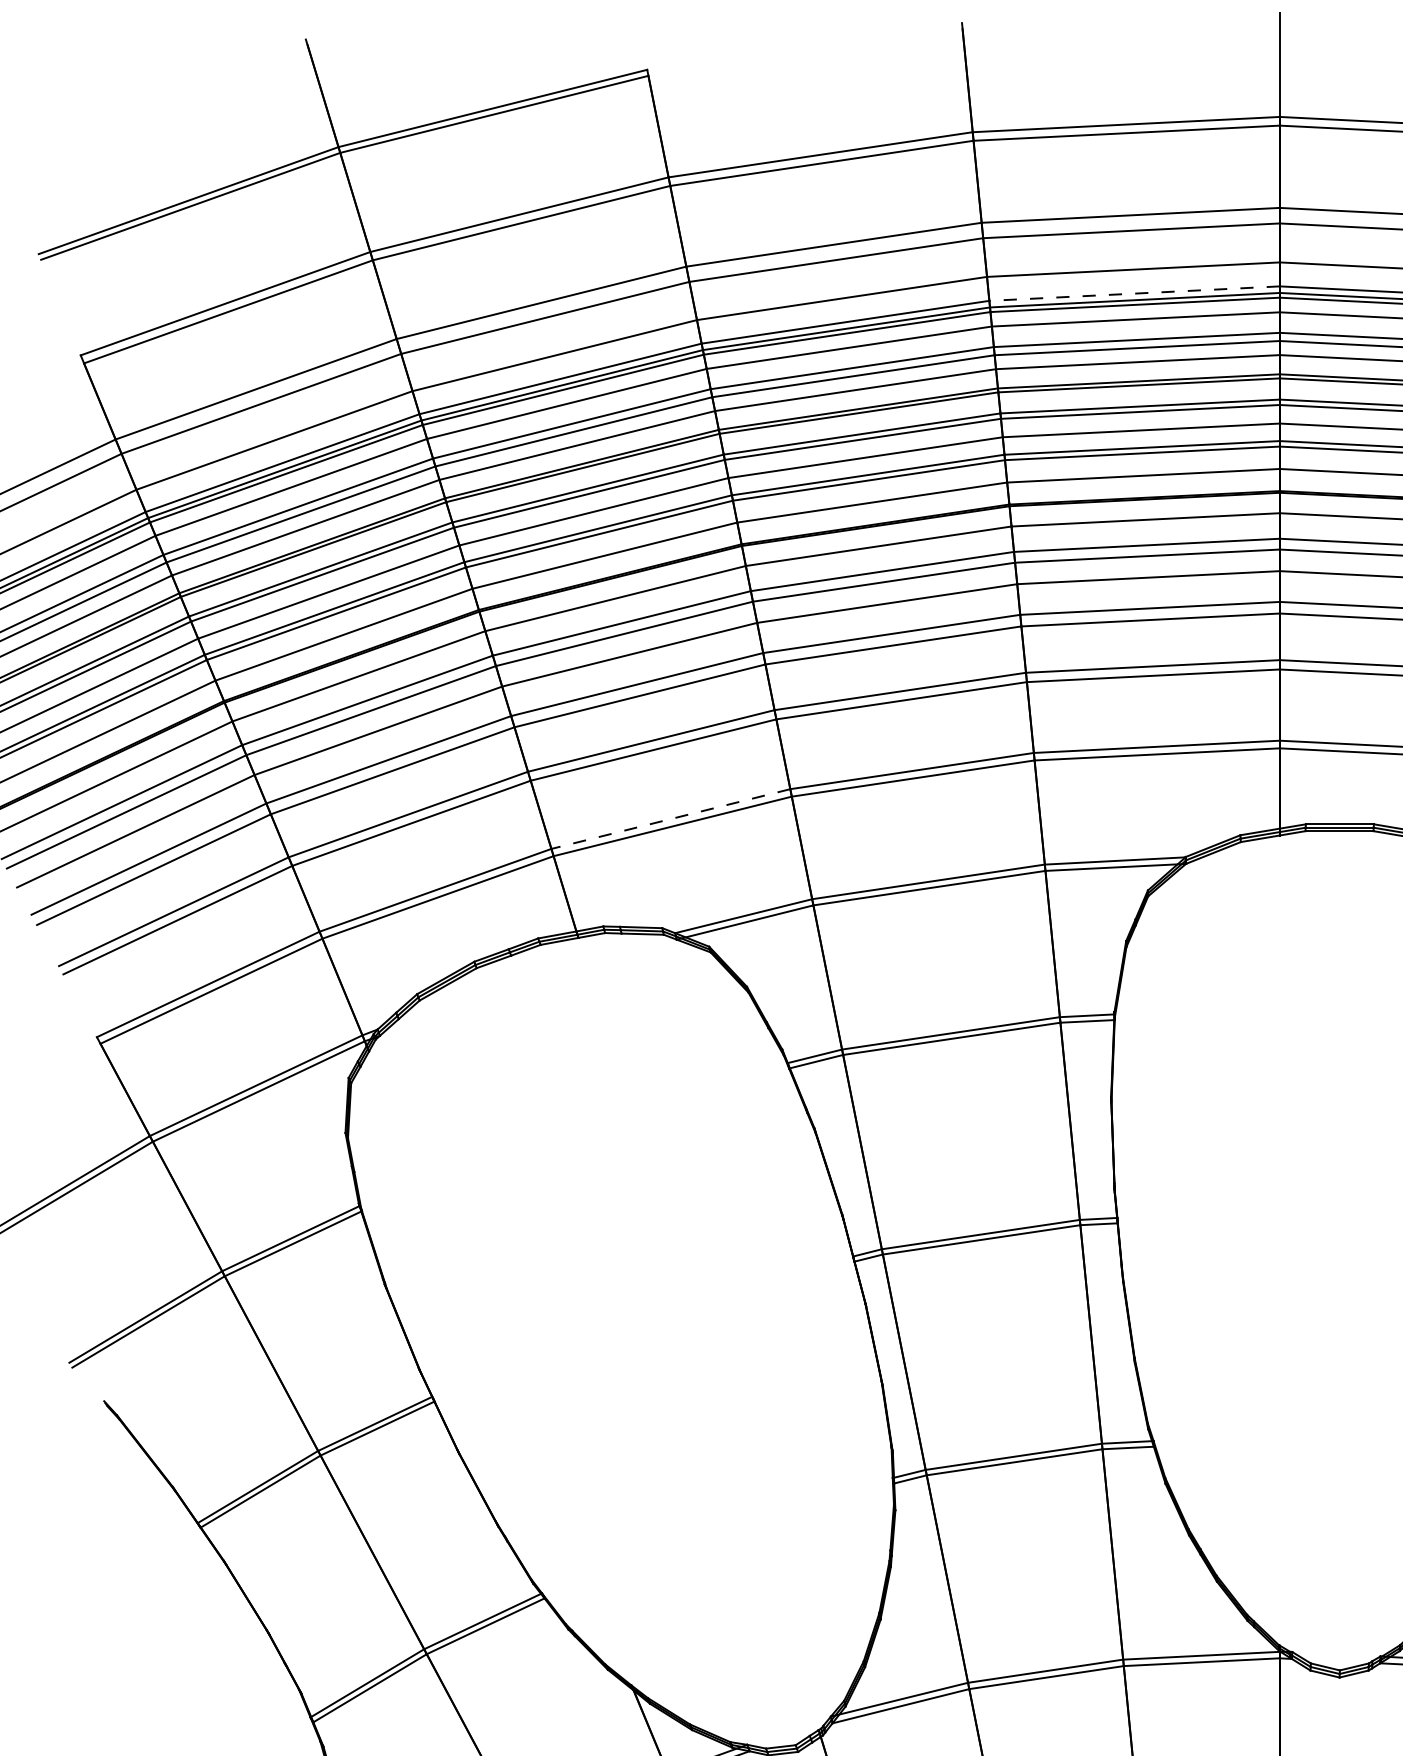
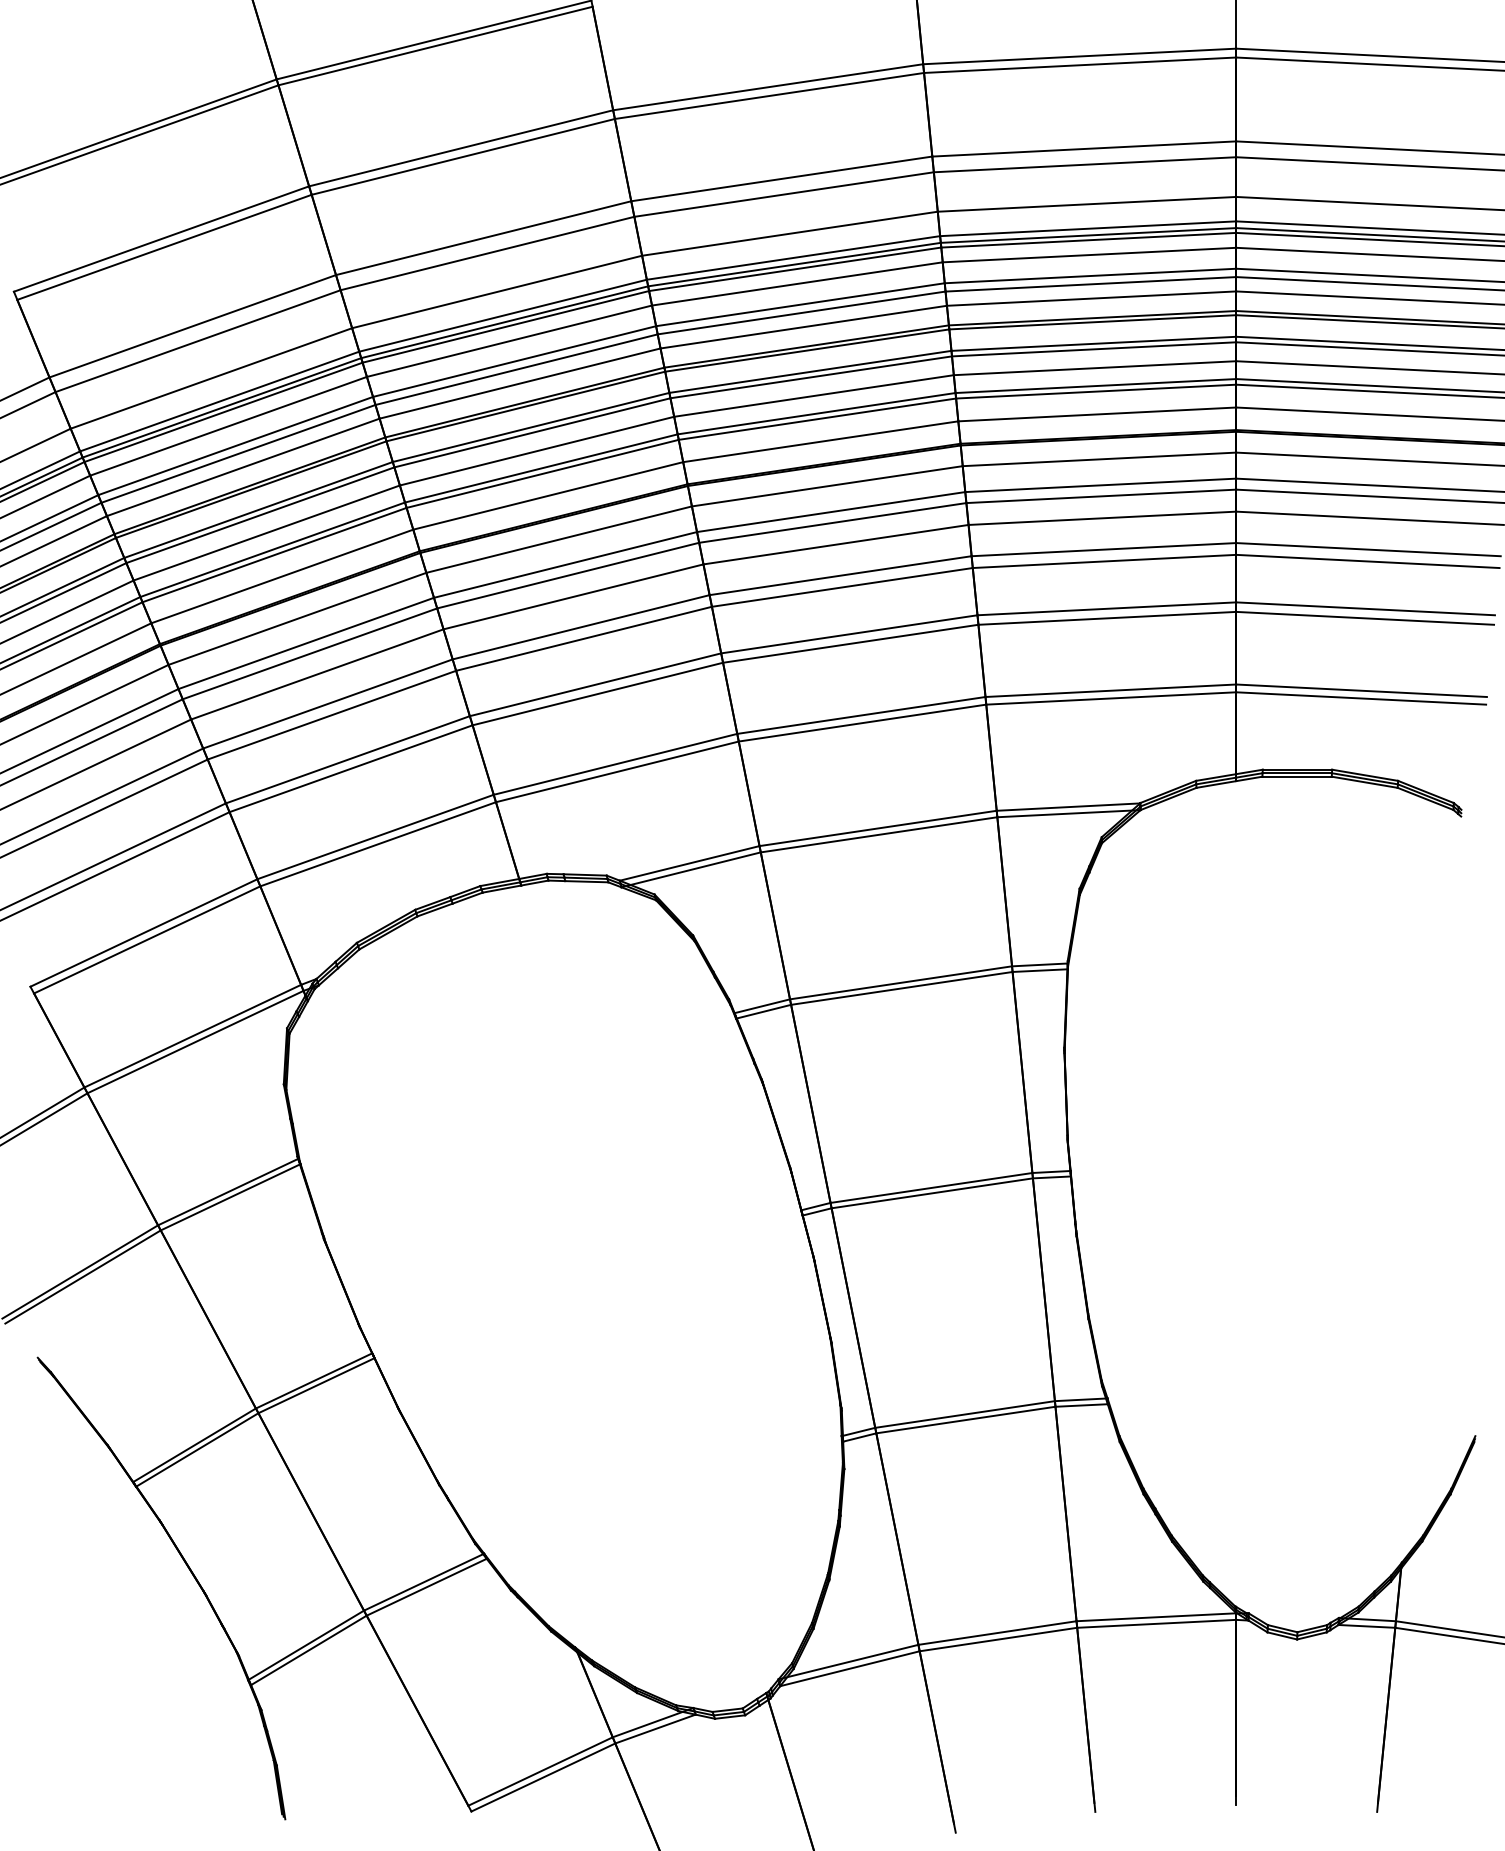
line: (1133, 293) -> (1087, 228), dashed -> solid
line: (670, 819) -> (615, 764), dashed -> solid

